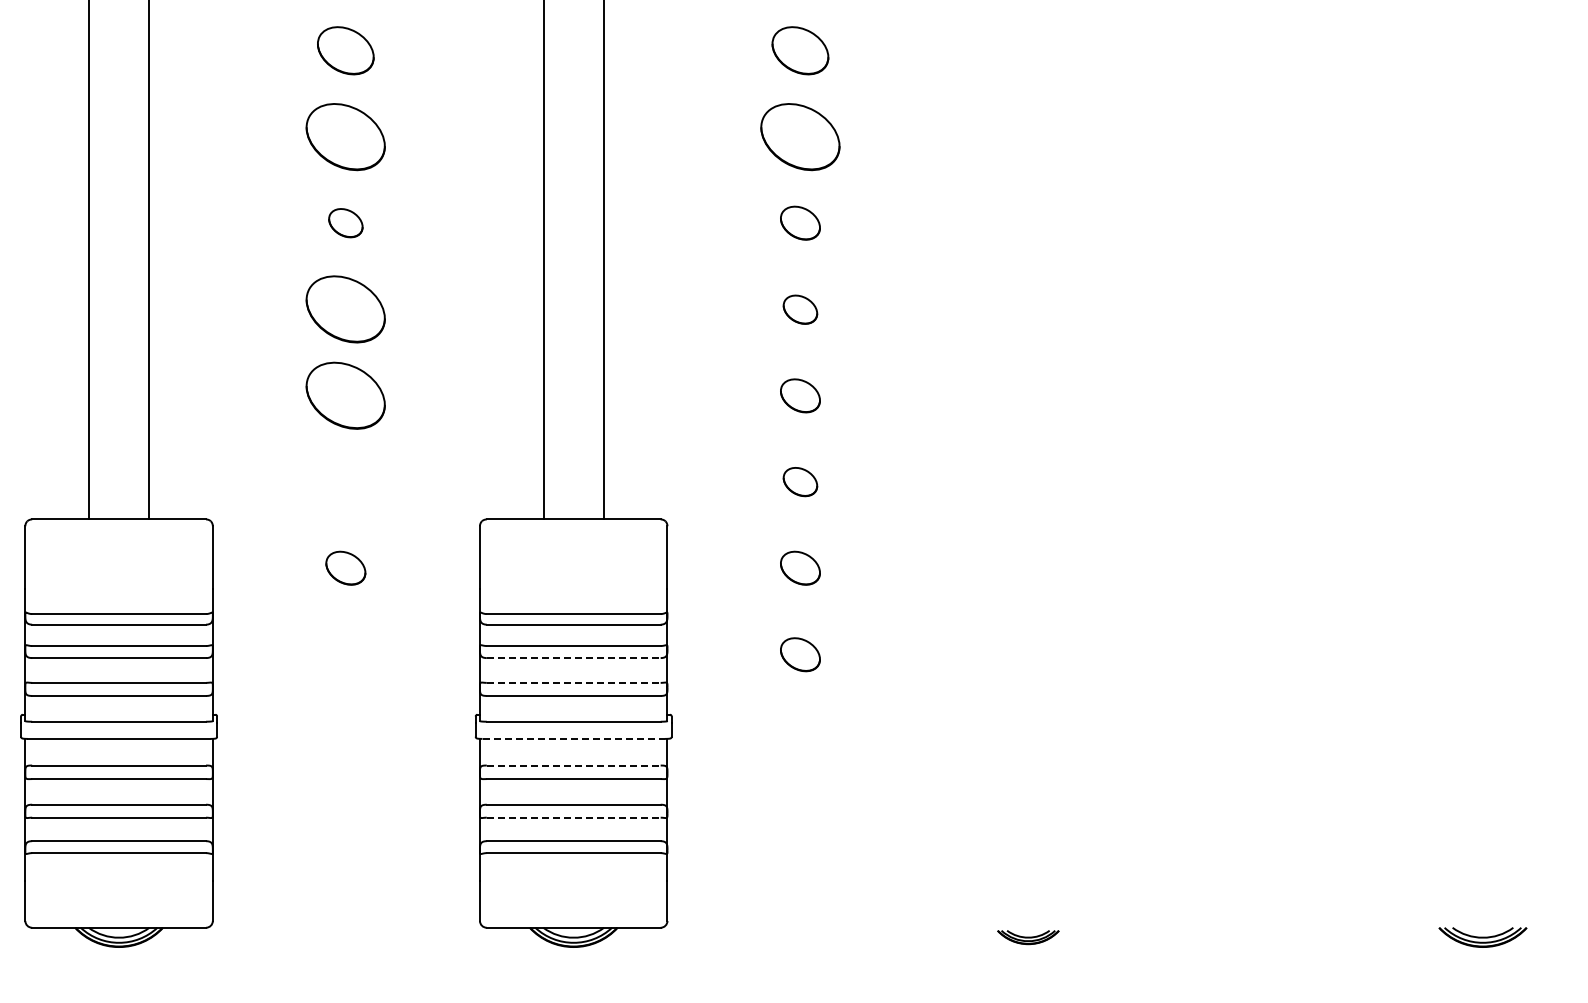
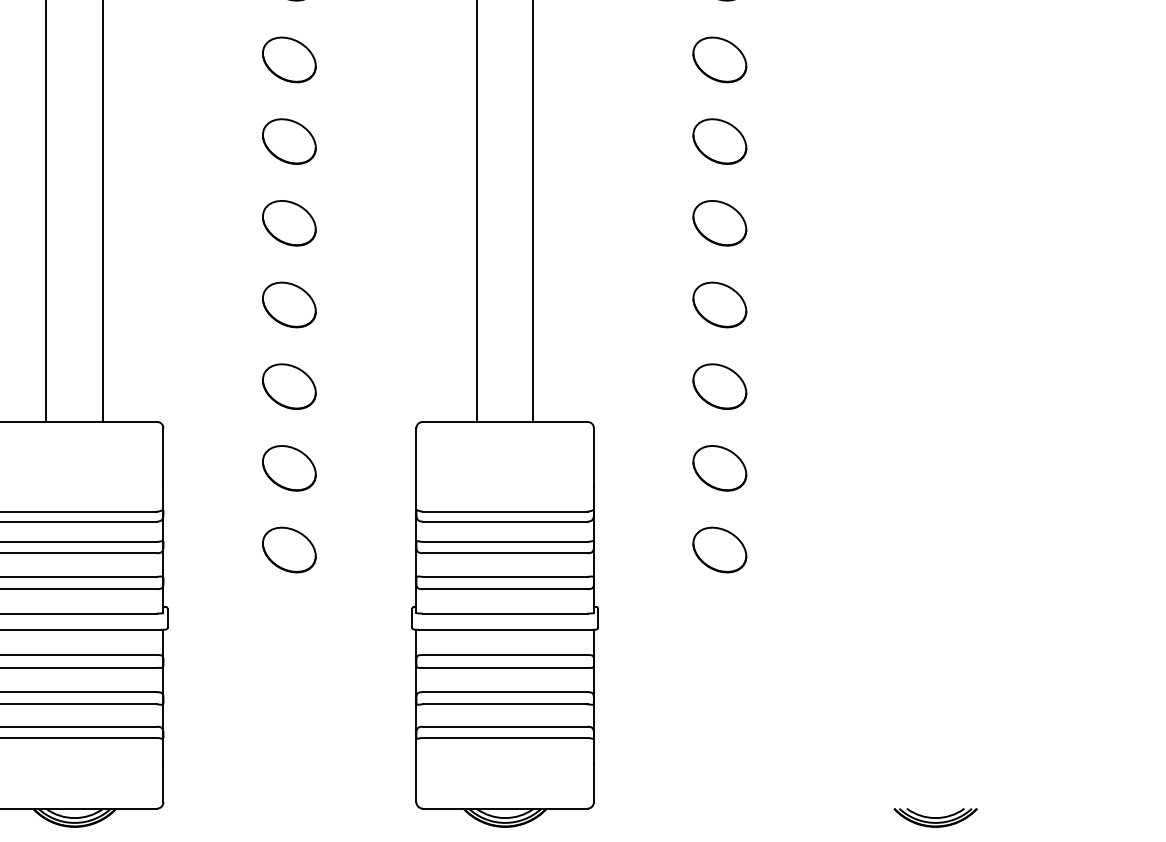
part: (345, 136) -> (289, 59), size x0.71
part: (800, 136) -> (719, 59), size x0.71
part: (345, 222) -> (289, 140), size x1.67
part: (800, 222) -> (719, 140), size x1.43
part: (345, 309) -> (289, 223), size x0.71
part: (800, 309) -> (719, 223), size x1.67
part: (345, 395) -> (289, 304), size x0.71
part: (800, 395) -> (719, 304), size x1.43
part: (345, 481) -> (289, 386), added
part: (800, 481) -> (719, 386), size x1.67
part: (345, 567) -> (289, 467), size x1.43
part: (800, 567) -> (719, 467), size x1.43
part: (345, 654) -> (289, 549), added
part: (800, 654) -> (719, 549), size x1.43
line: (573, 658) -> (504, 553), dashed -> solid
line: (573, 682) -> (504, 576), dashed -> solid
line: (574, 738) -> (505, 629), dashed -> solid
line: (573, 765) -> (504, 655), dashed -> solid
line: (573, 817) -> (504, 704), dashed -> solid
part: (1028, 937) -> (935, 817), size x1.43

